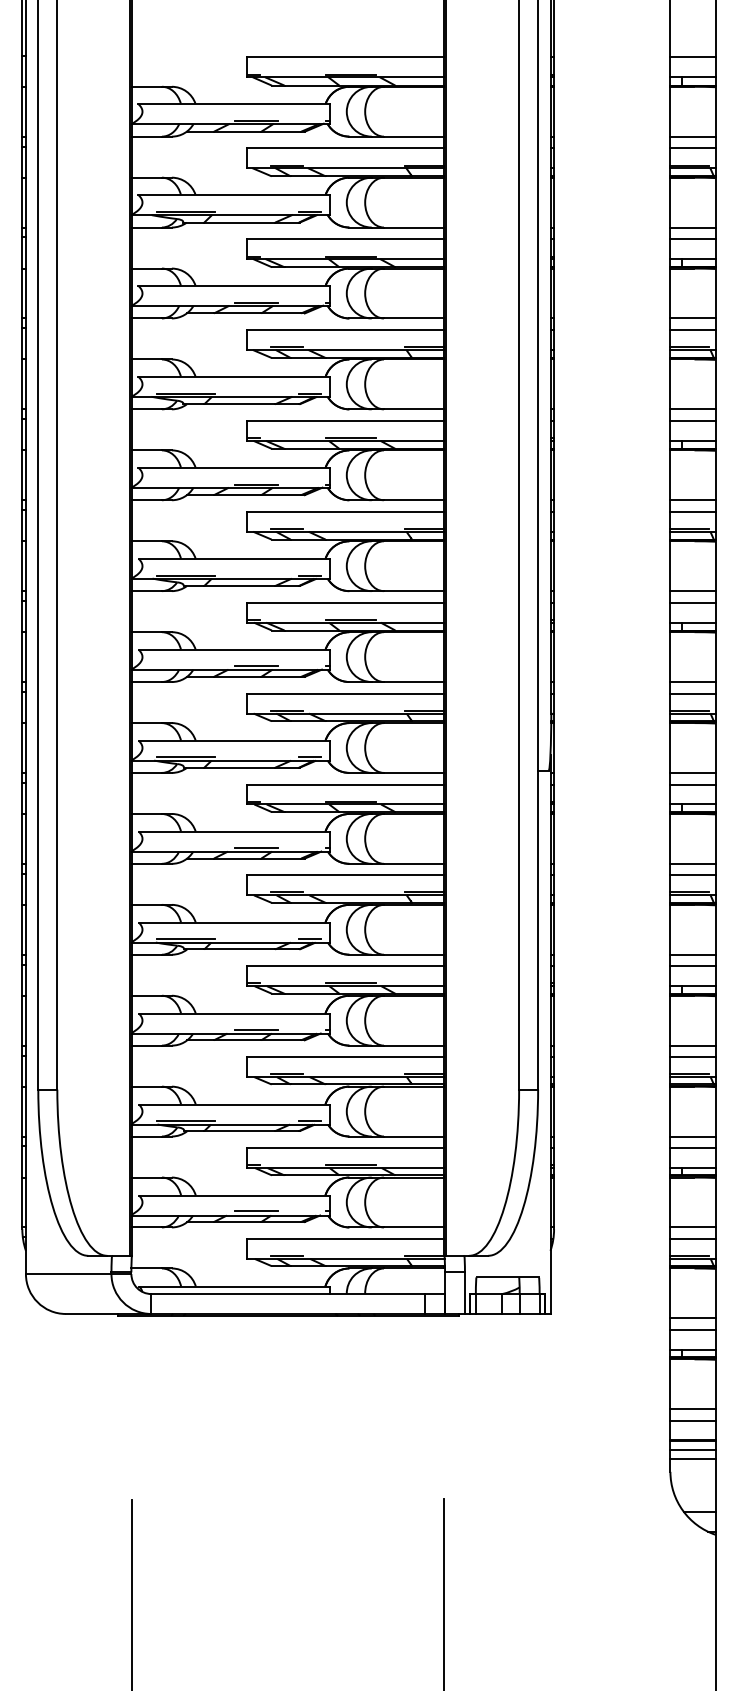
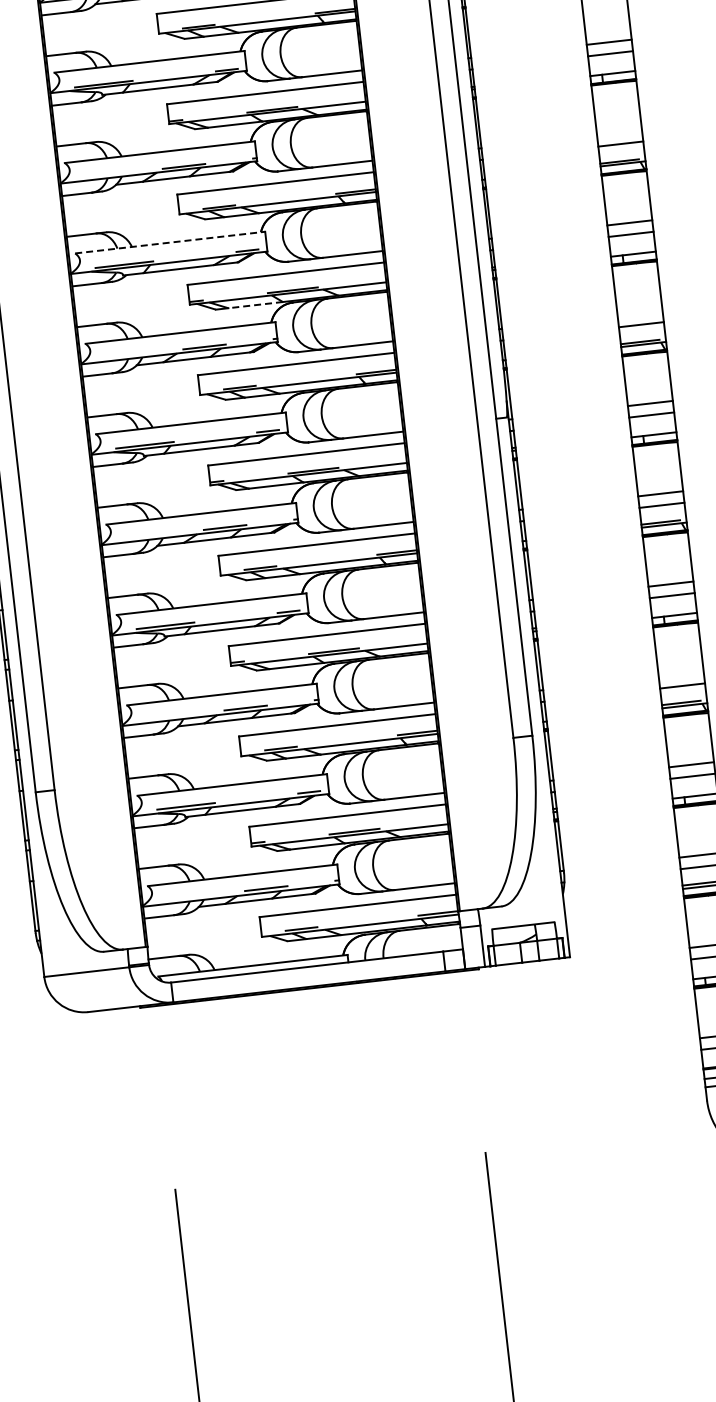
line: (692, 500) -> (619, 132), removed
line: (234, 558) -> (170, 242), solid -> dashed
line: (311, 630) -> (255, 305), solid -> dashed
line: (692, 682) -> (639, 313), removed
line: (692, 1045) -> (680, 674), removed

